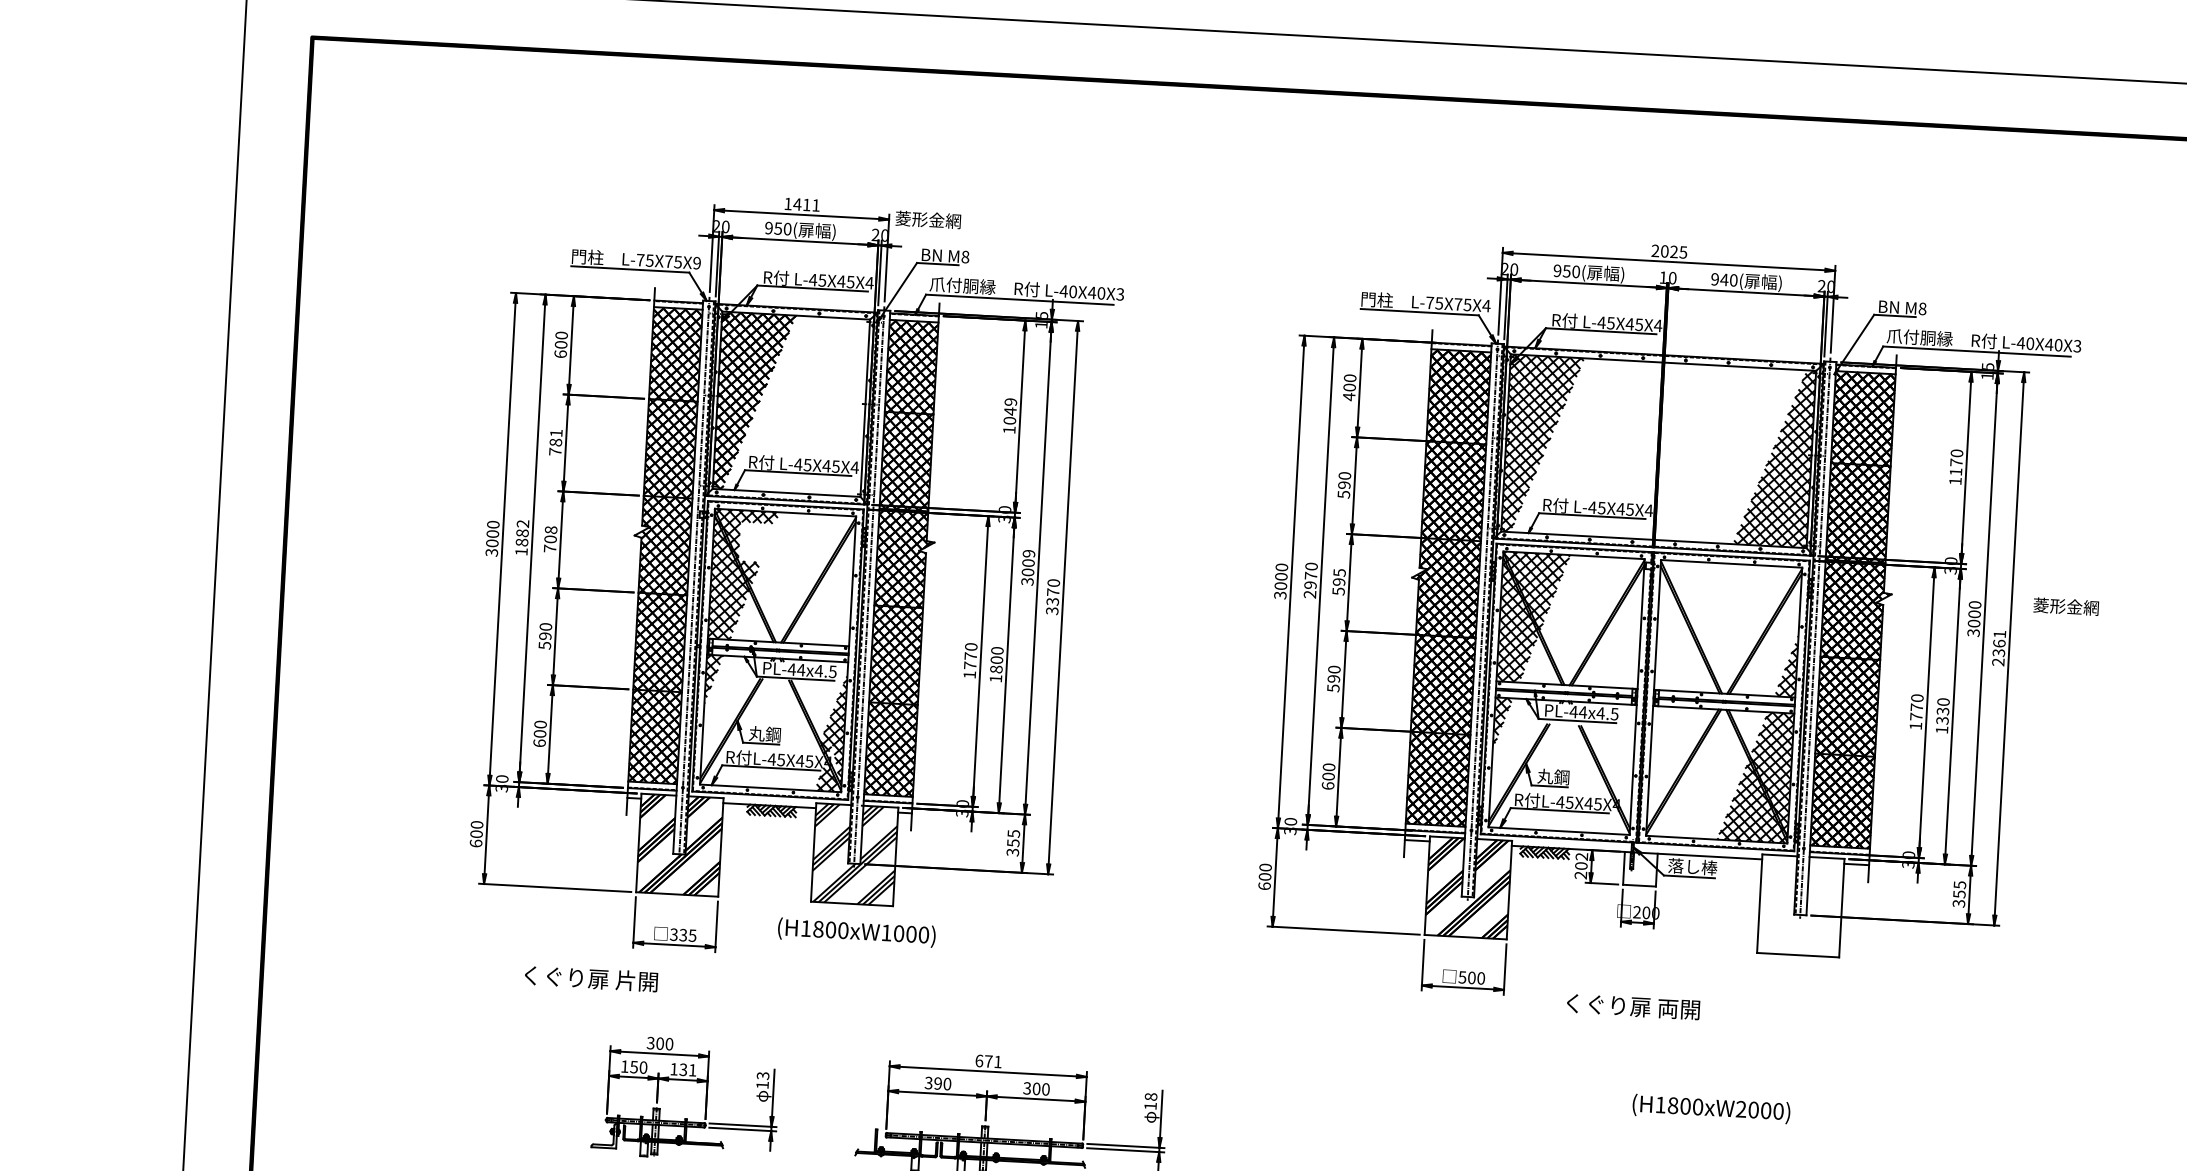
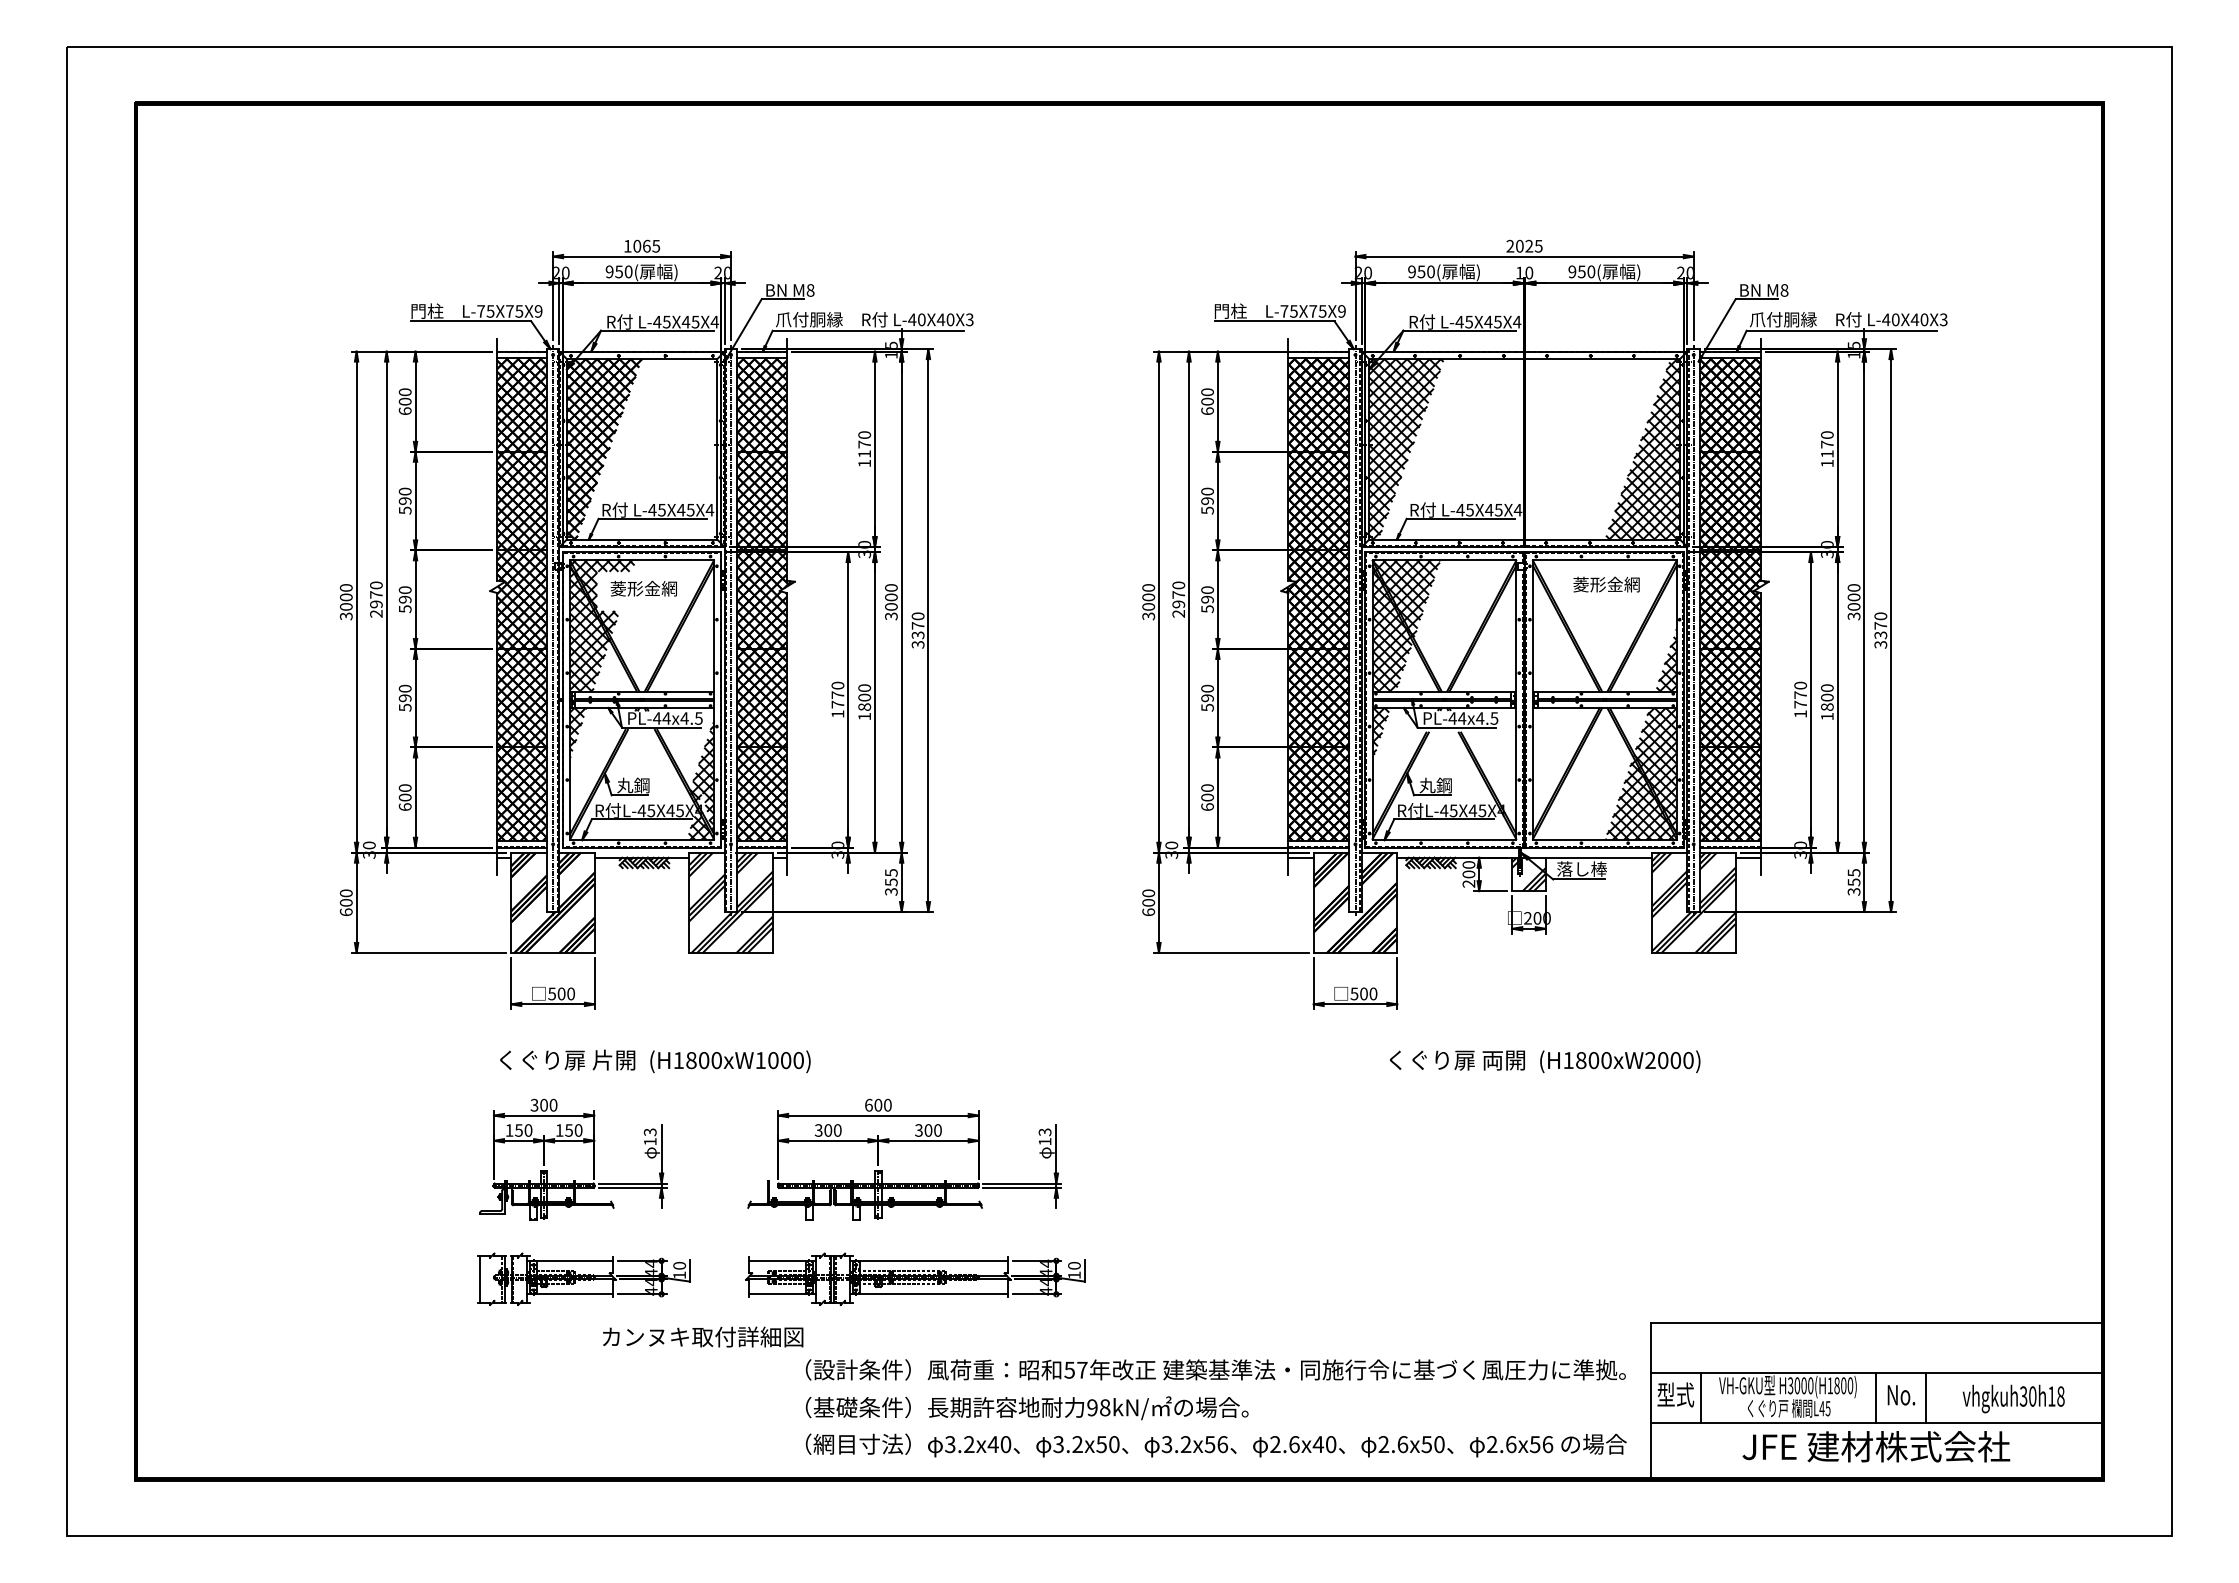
text: (806, 204) -> (646, 245), 1411 -> 1065
text: (927, 219) -> (643, 588), moved
text: (1724, 279) -> (1581, 271), 940( -> 950(
text: (1486, 306) -> (1341, 311), L-75X75X4 -> L-75X75X9
text: (1349, 397) -> (1207, 411), 400 -> 600
text: (1010, 411) -> (864, 444), 1049 -> 1170
text: (555, 441) -> (404, 500), 781 -> 590
text: (522, 537) -> (376, 599), 1882 -> 2970
text: (550, 539) -> (405, 599), 708 -> 590
text: (1029, 553) -> (891, 587), 3009 -> 3000
text: (1339, 573) -> (1207, 590), 595 -> 590
text: (2066, 606) -> (1606, 584), moved
text: (1998, 648) -> (1880, 630), 2361 -> 3370
text: (1942, 716) -> (1827, 702), 1330 -> 1800
text: (1581, 856) -> (1468, 864), 202 -> 200
hatch: (1639, 869) -> (1528, 874), added
hatch: (1800, 905) -> (1693, 902), added
text: (856, 932) -> (730, 1061), moved
text: (683, 934) -> (561, 993), 335 -> 500
text: (591, 978) -> (567, 1059), moved
text: (1633, 1006) -> (1457, 1060), moved
text: (992, 1060) -> (882, 1104), 671 -> 600
text: (687, 1070) -> (573, 1130), 131 -> 150
text: (938, 1083) -> (828, 1130), 390 -> 300
text: (1150, 1097) -> (1044, 1132), 18 -> 13
text: (1711, 1108) -> (1620, 1061), moved

